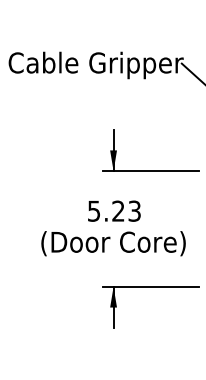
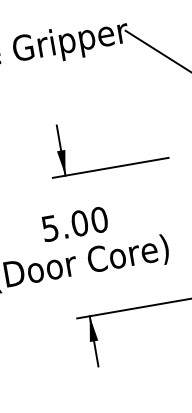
text: (126, 210) -> (89, 220), 5.23 -> 5.00

